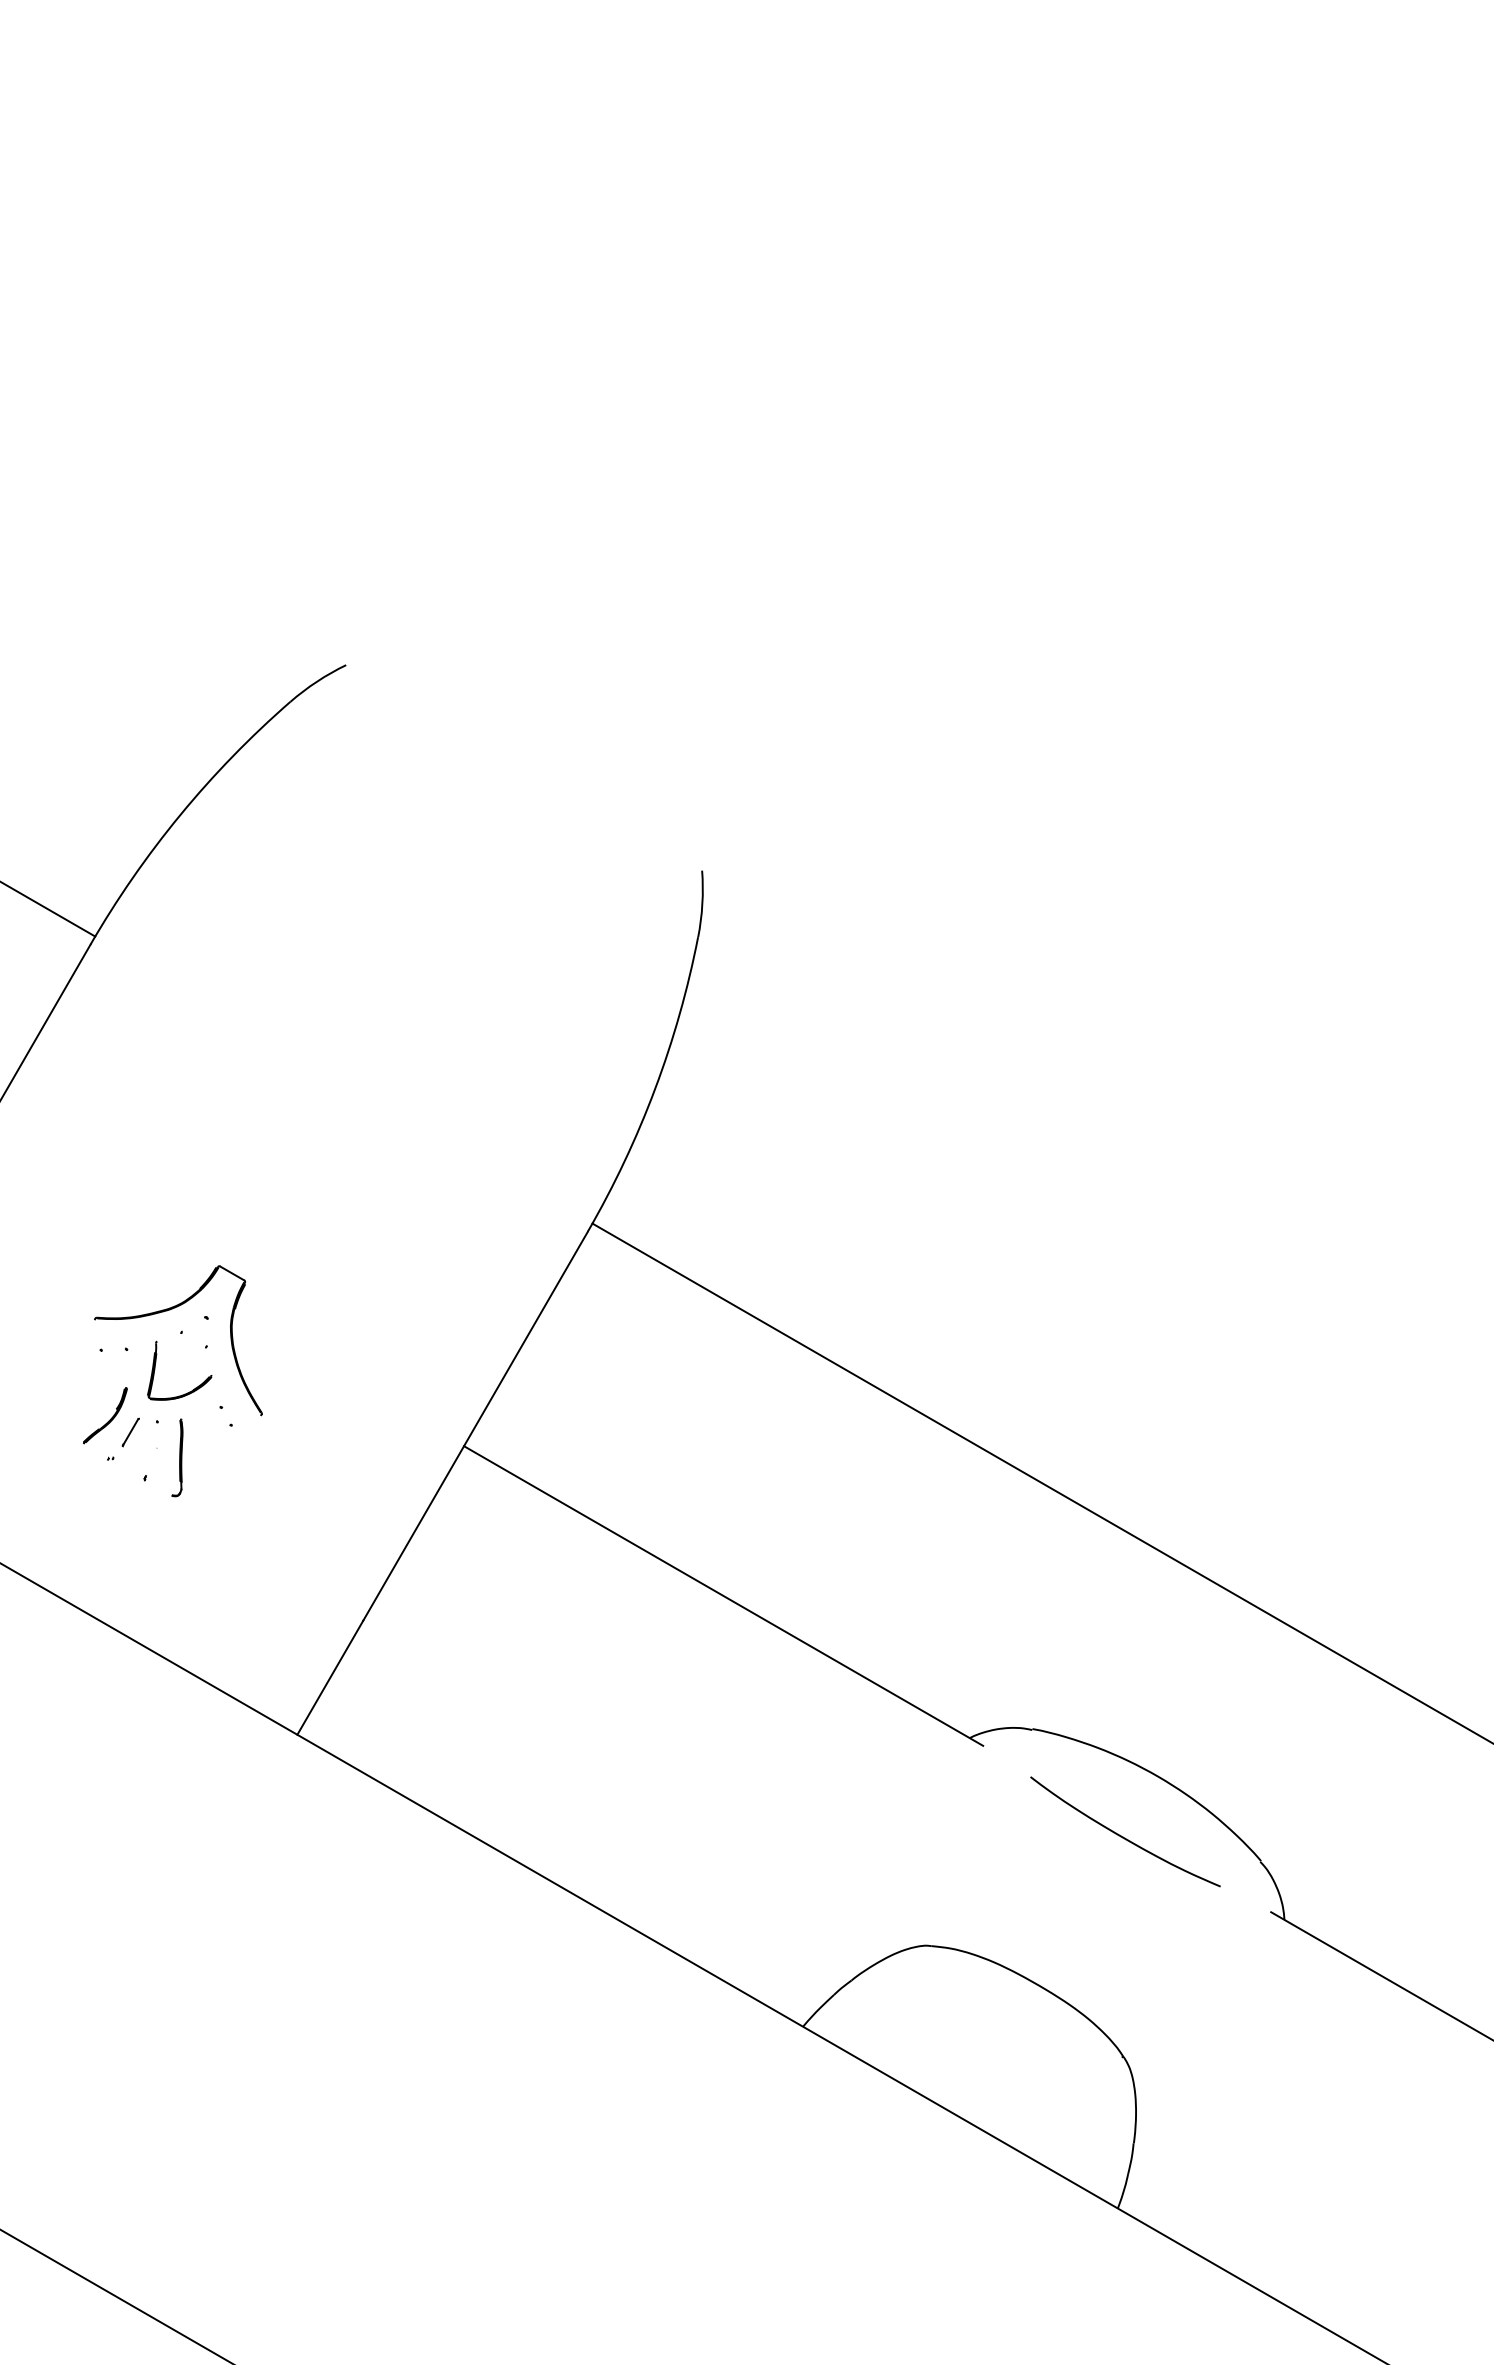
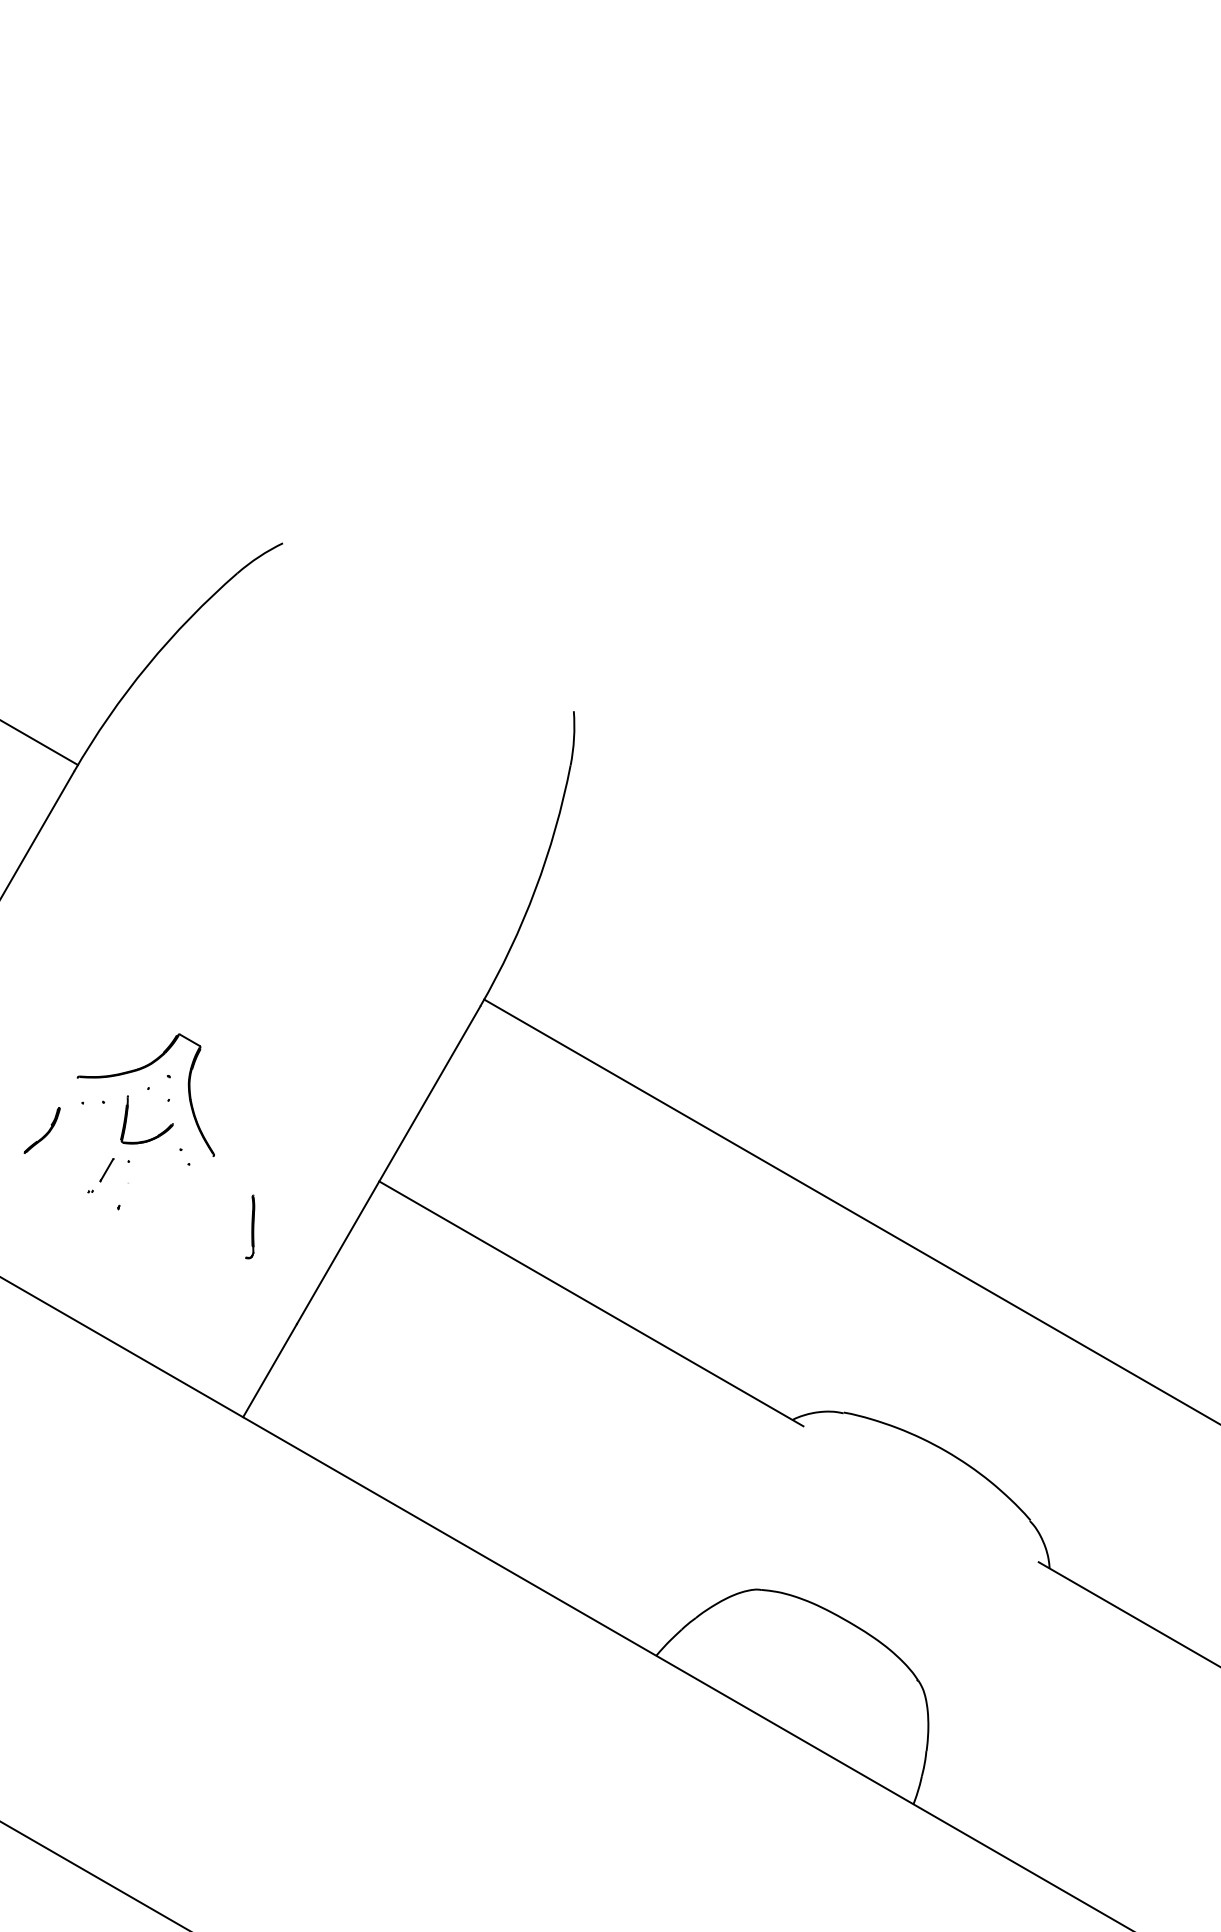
part: (104, 1415) -> (41, 1130), moved
part: (177, 1457) -> (250, 1226), moved
curve: (1123, 1836) -> (918, 1500), removed

